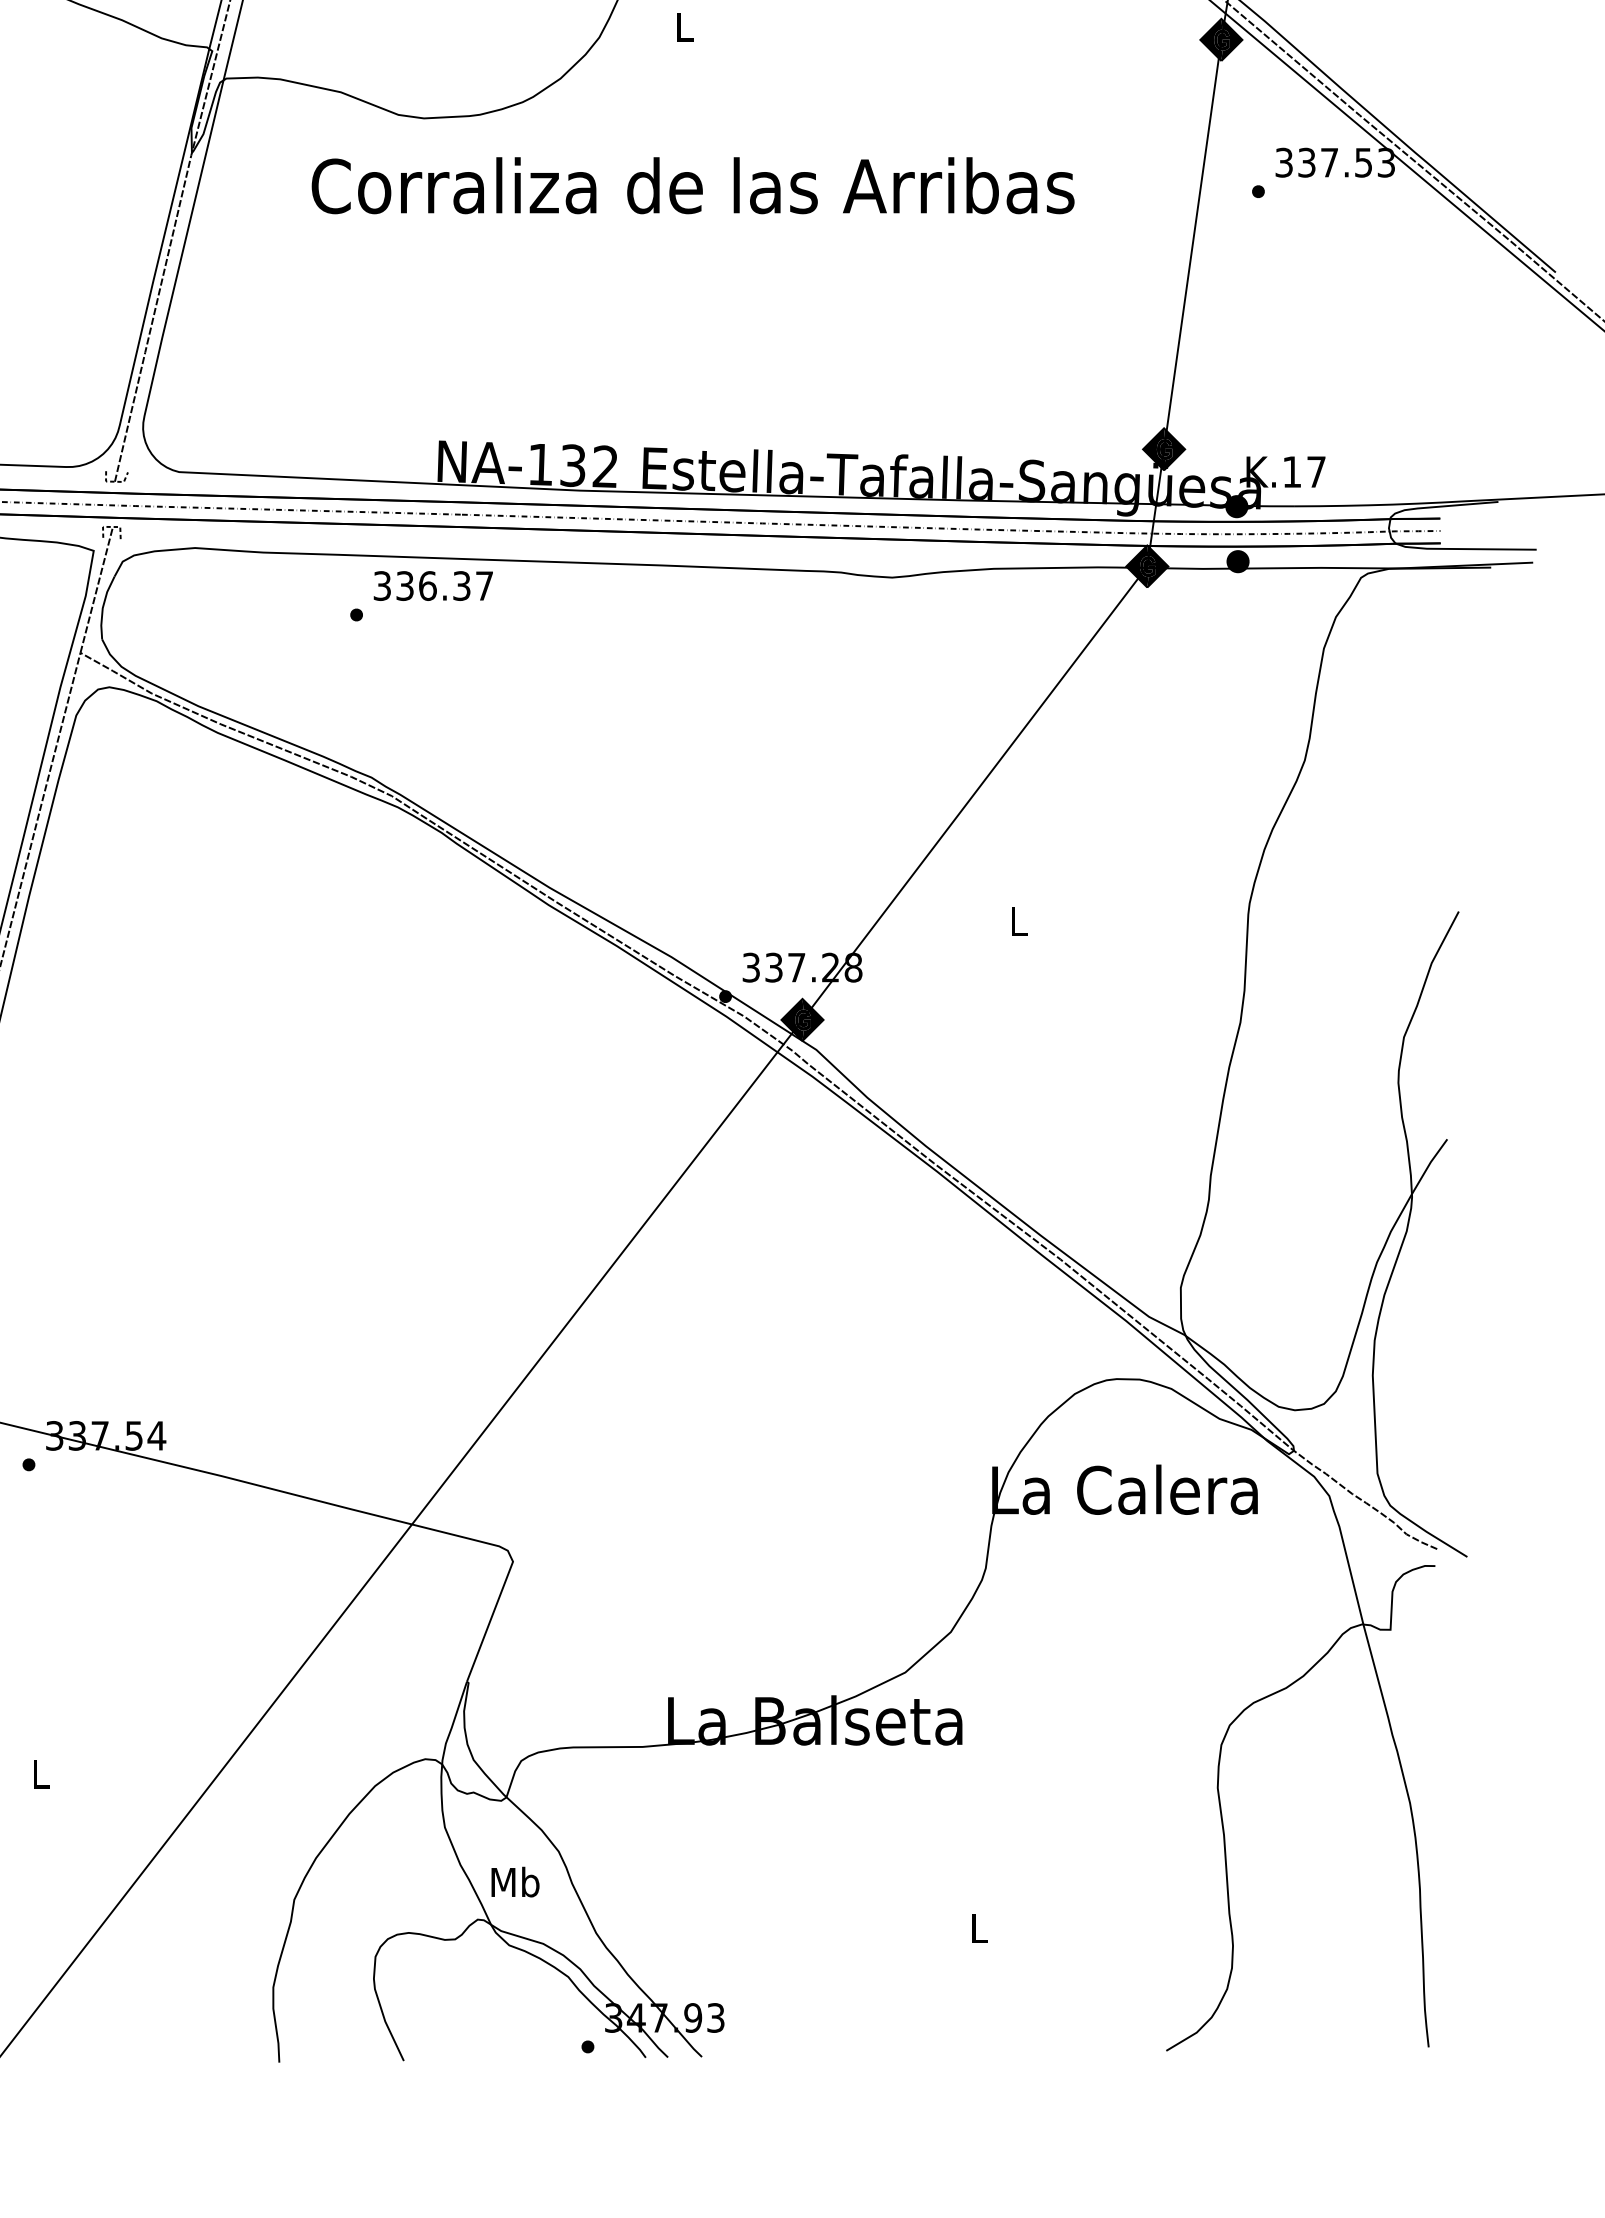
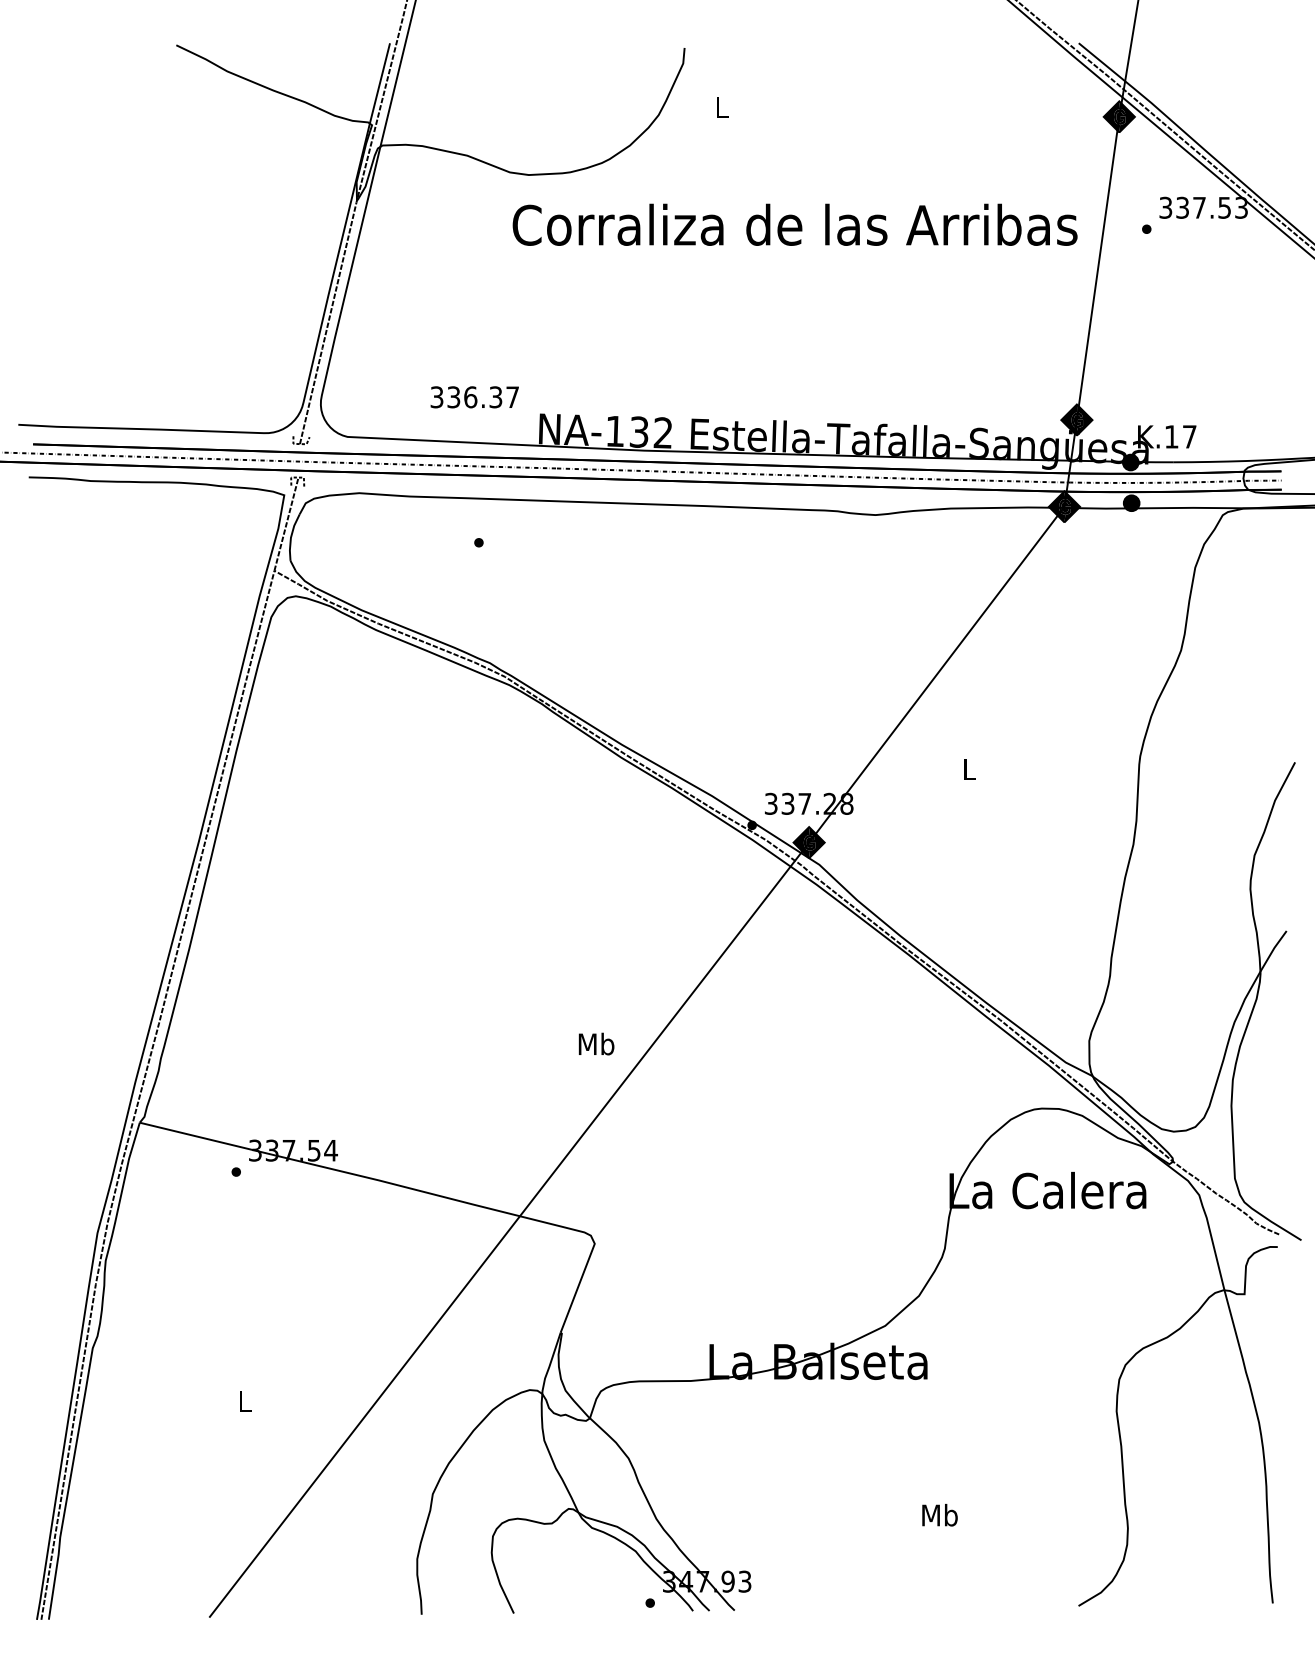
text: (692, 185) -> (794, 224), moved
text: (432, 586) -> (474, 397), moved
text: (515, 1881) -> (596, 1043), moved
text: (978, 1927) -> (939, 1514), L -> Mb

